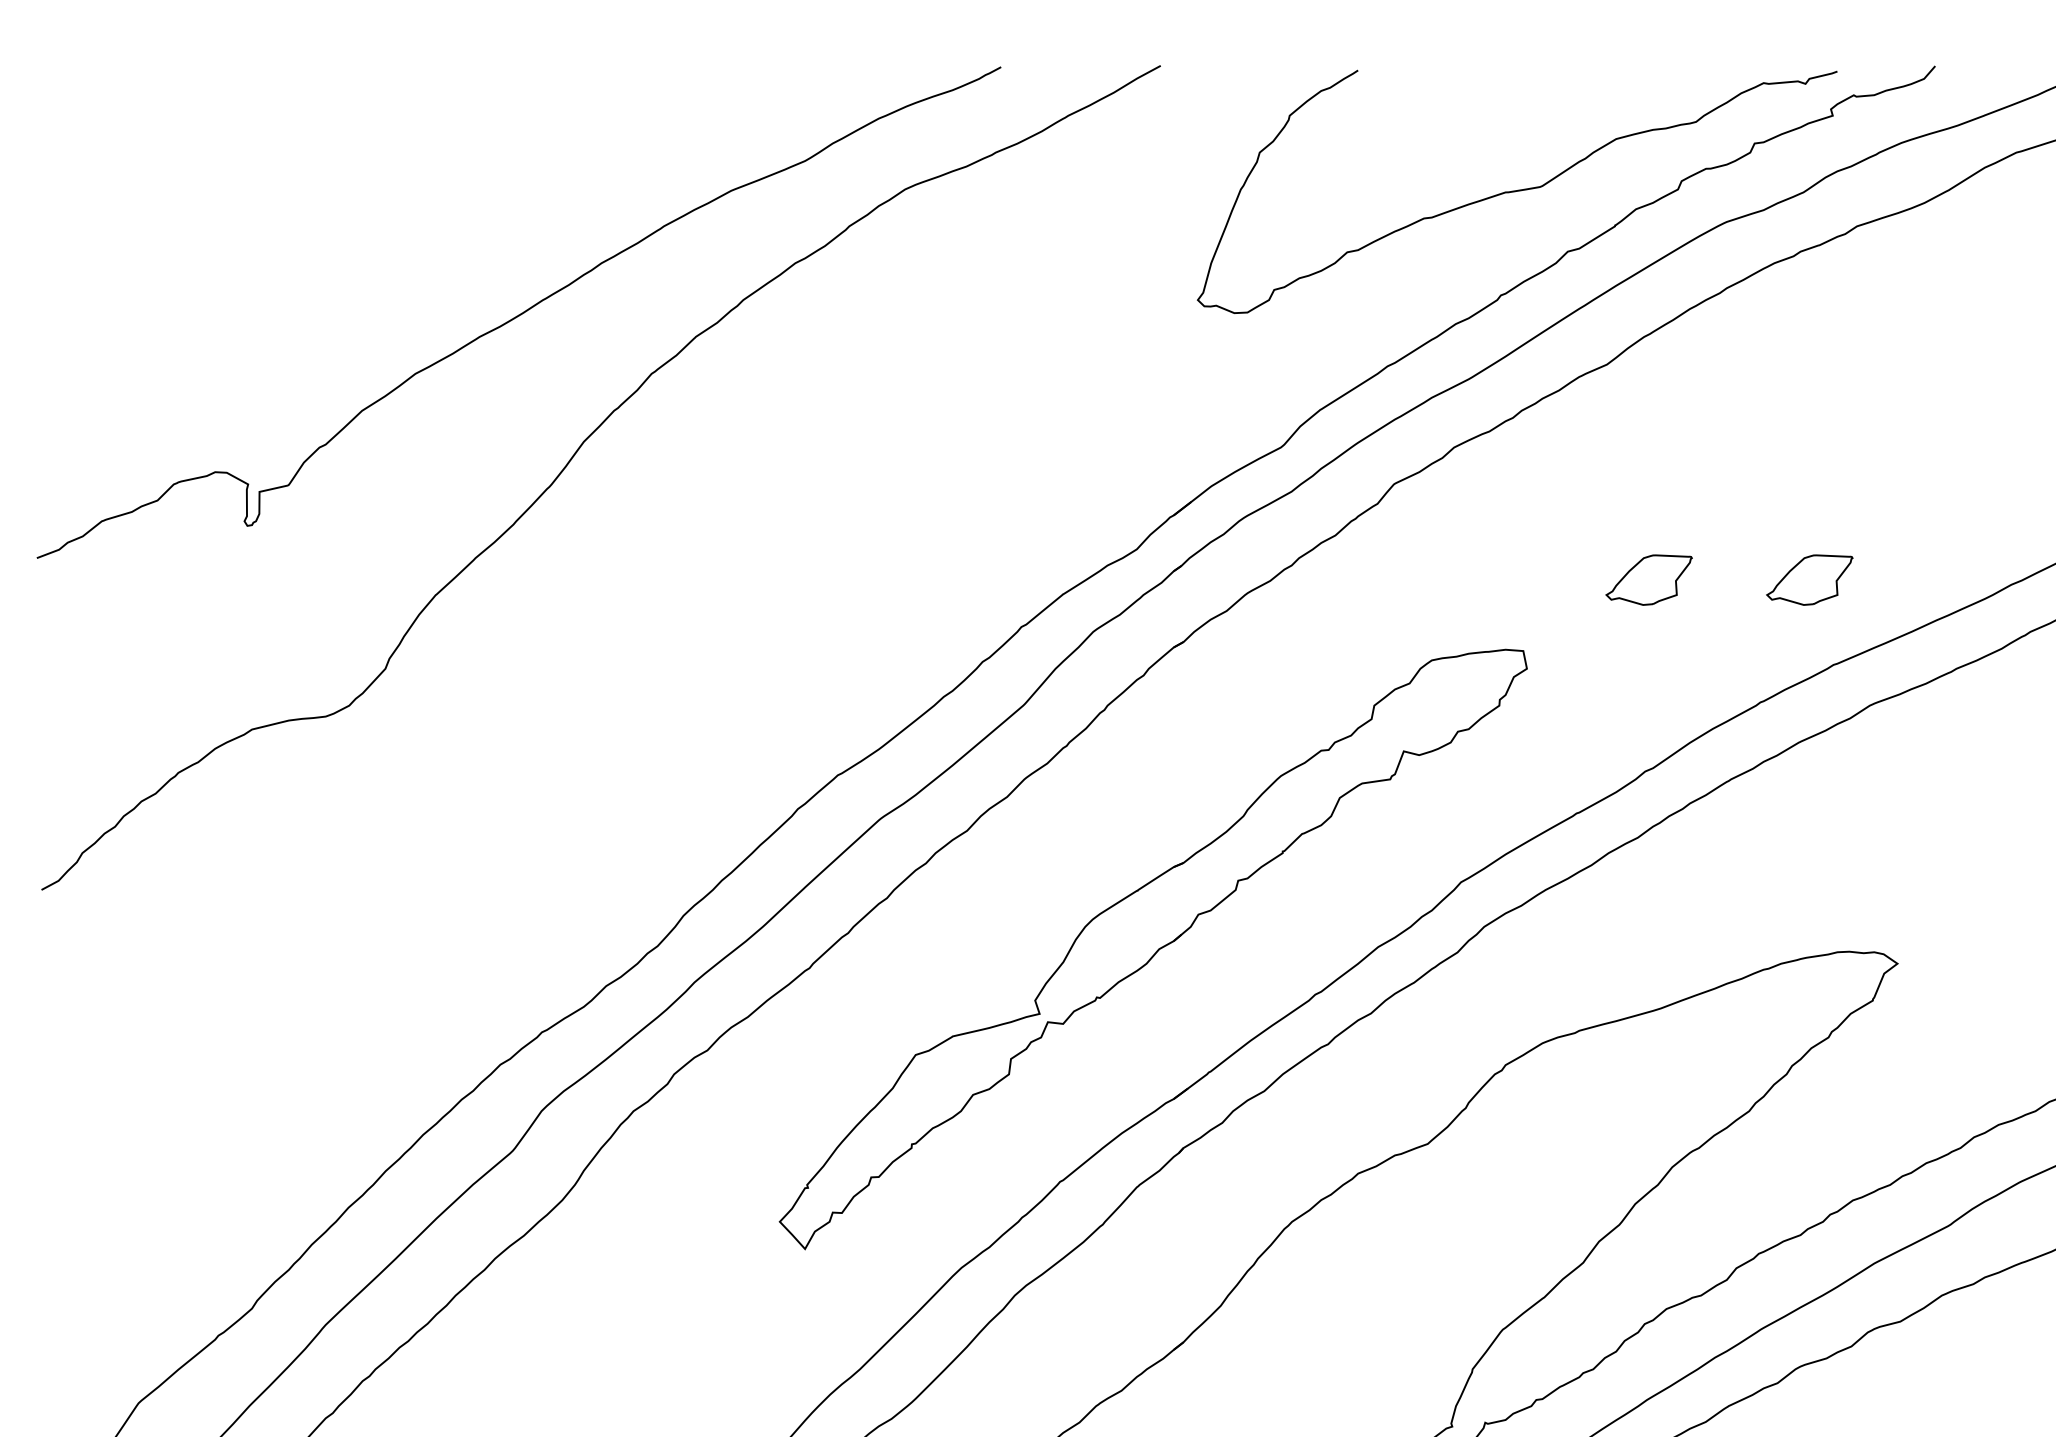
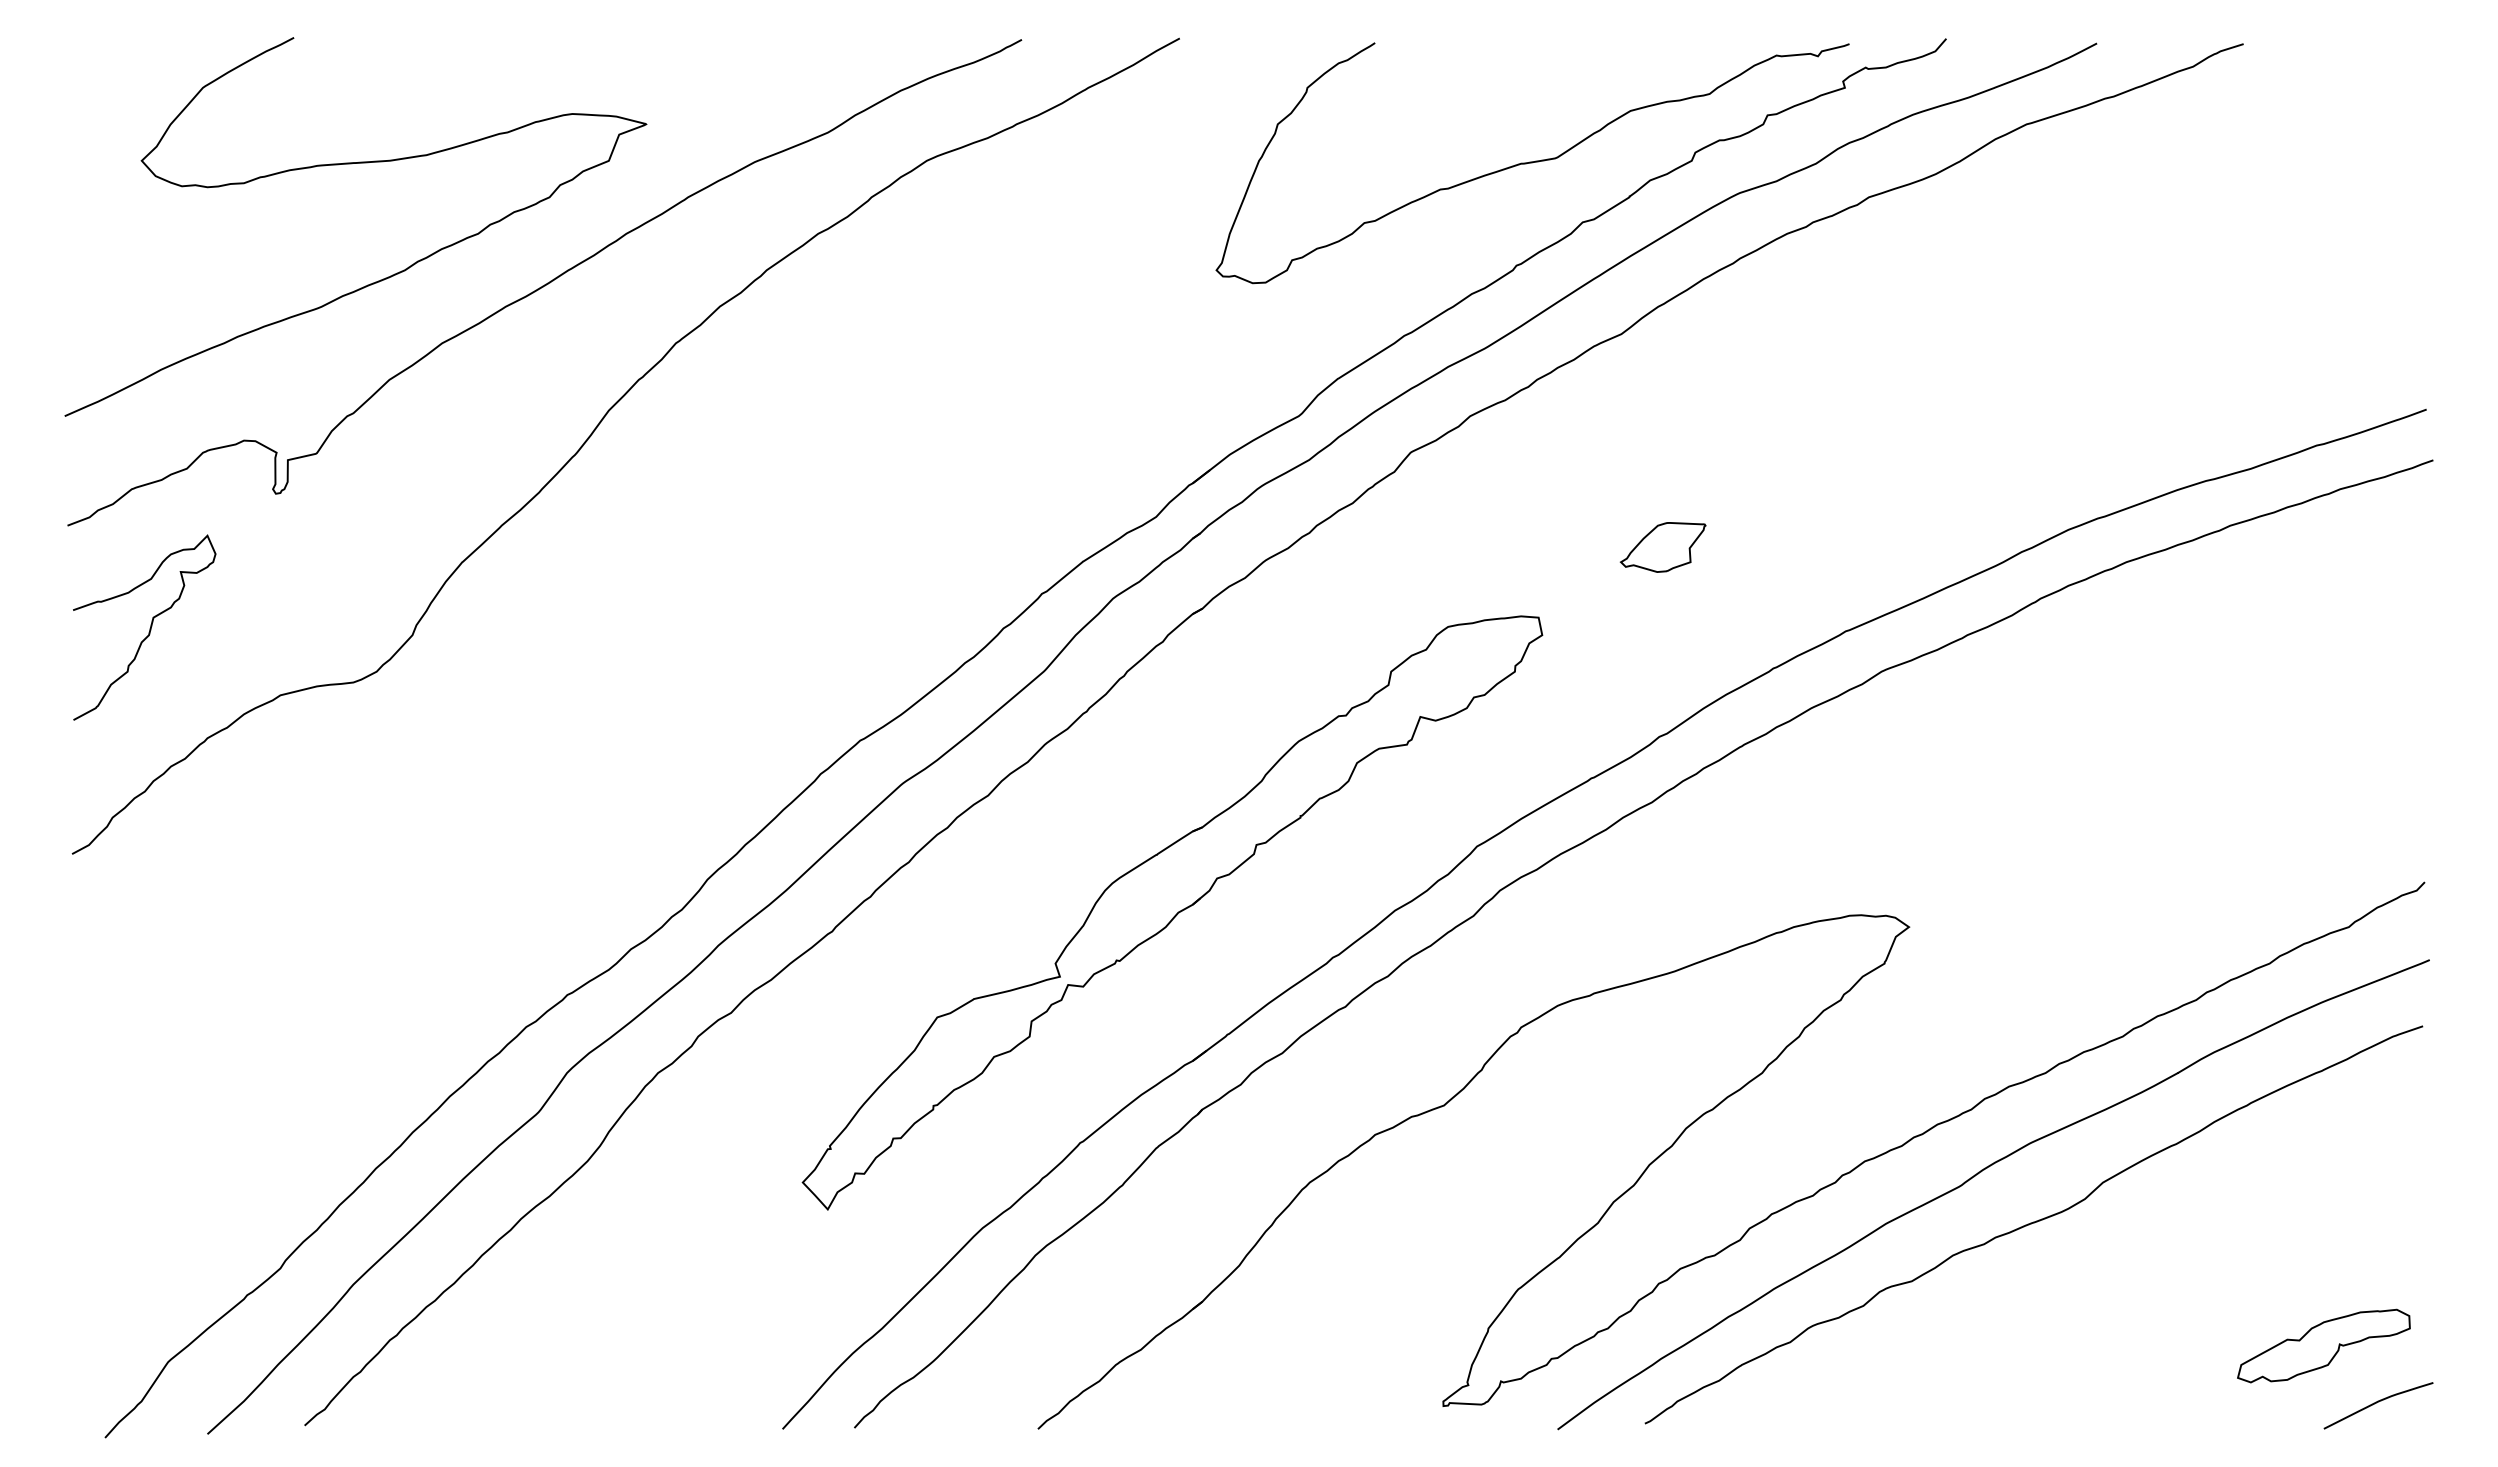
curve: (348, 311) -> (375, 281), added
part: (1809, 580) -> (1821, 547), removed
curve: (119, 662) -> (149, 628), added

